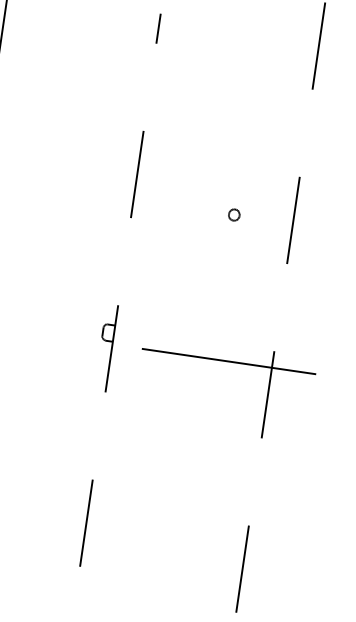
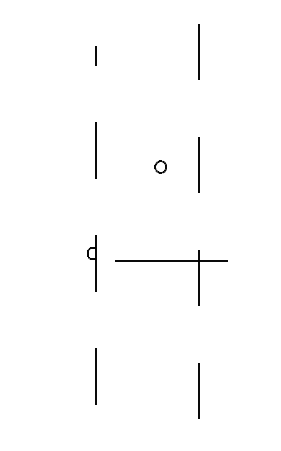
part: (233, 215) -> (160, 167), size x1.6

